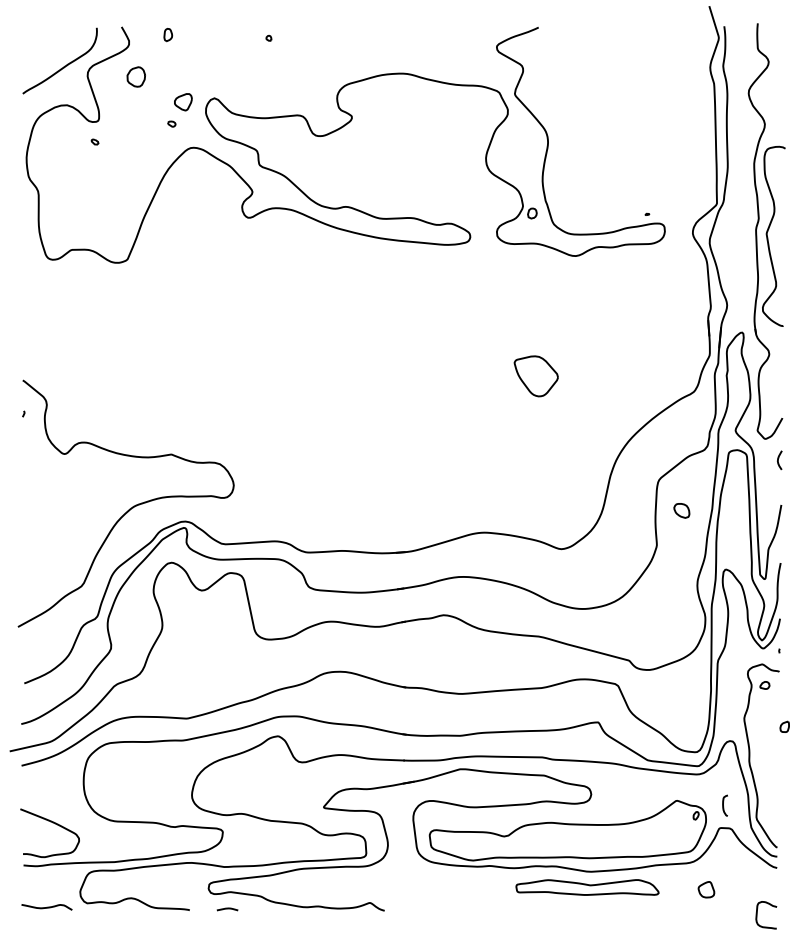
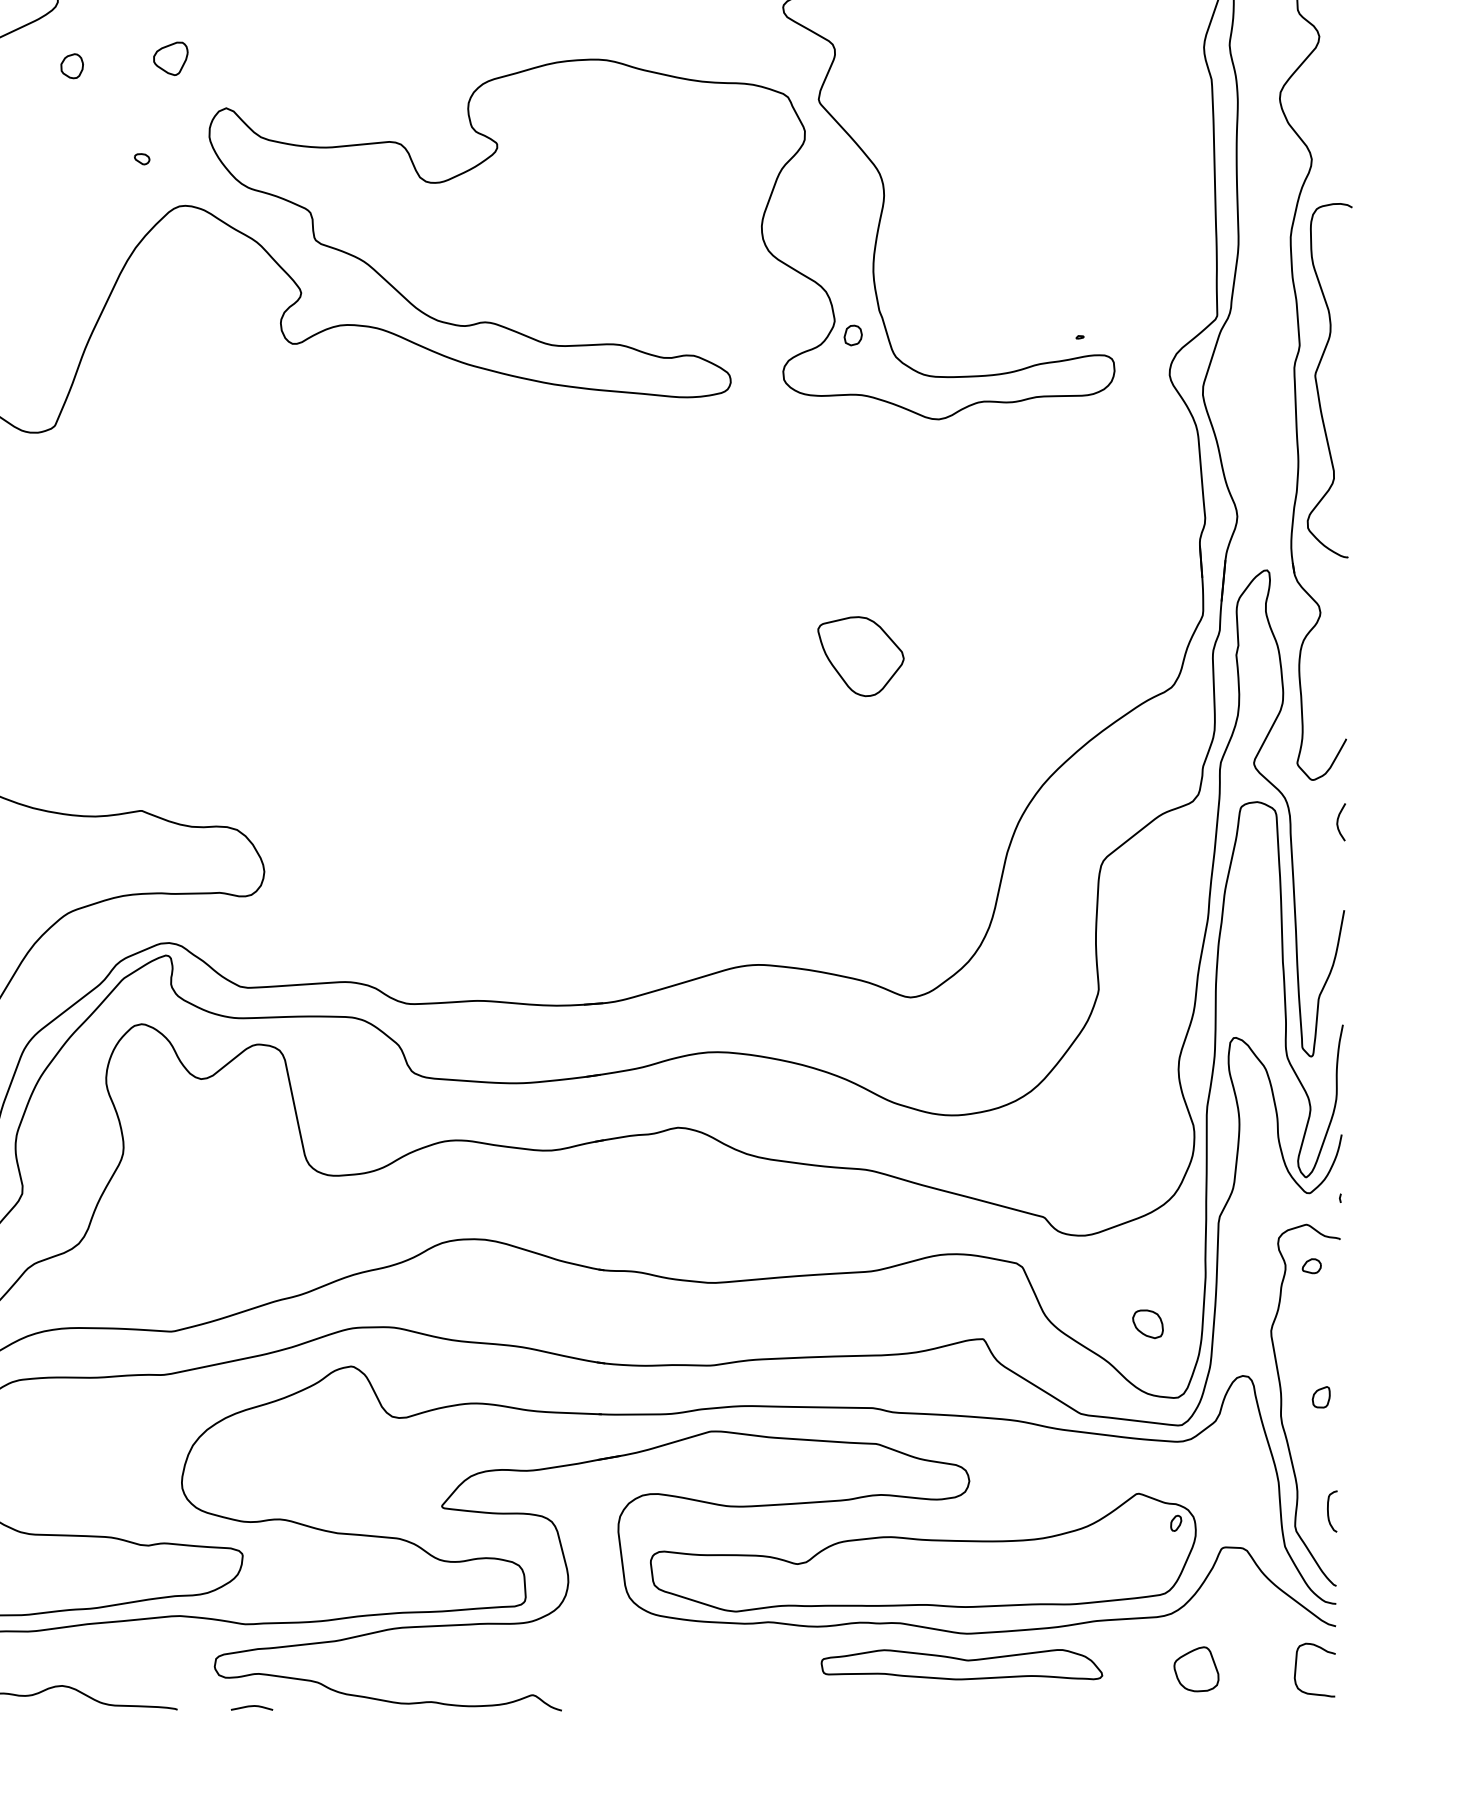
part: (136, 76) -> (72, 65), size x0.62
part: (183, 102) -> (171, 59), moved
part: (681, 510) -> (1147, 1323), moved
part: (784, 726) -> (1320, 1396), moved
curve: (723, 805) -> (1328, 1510), moved
part: (706, 889) -> (1196, 1668), size x1.43
curve: (757, 915) -> (1297, 1670), moved

